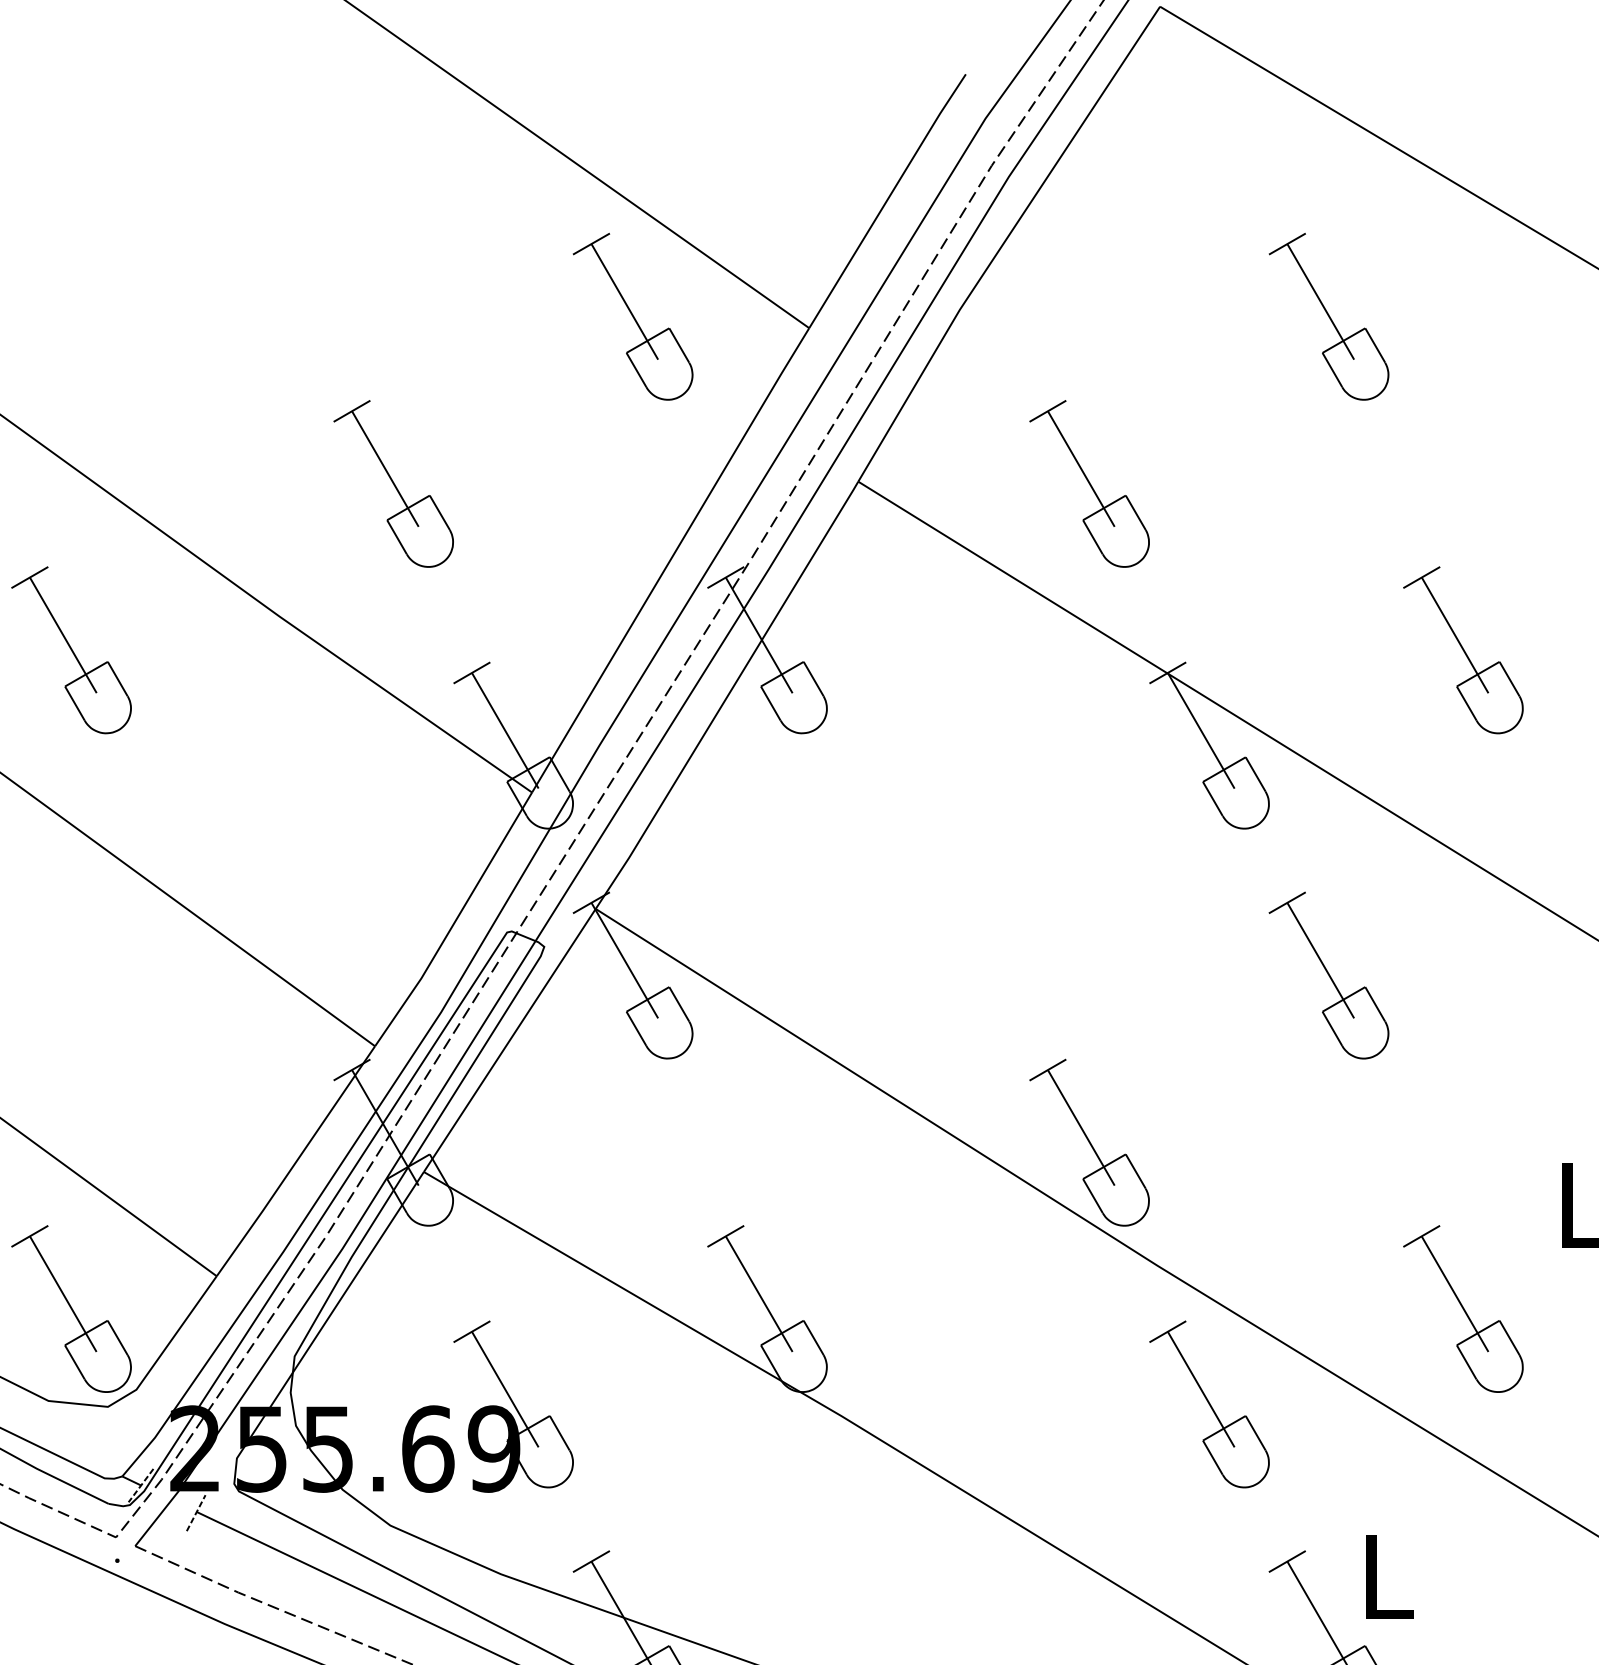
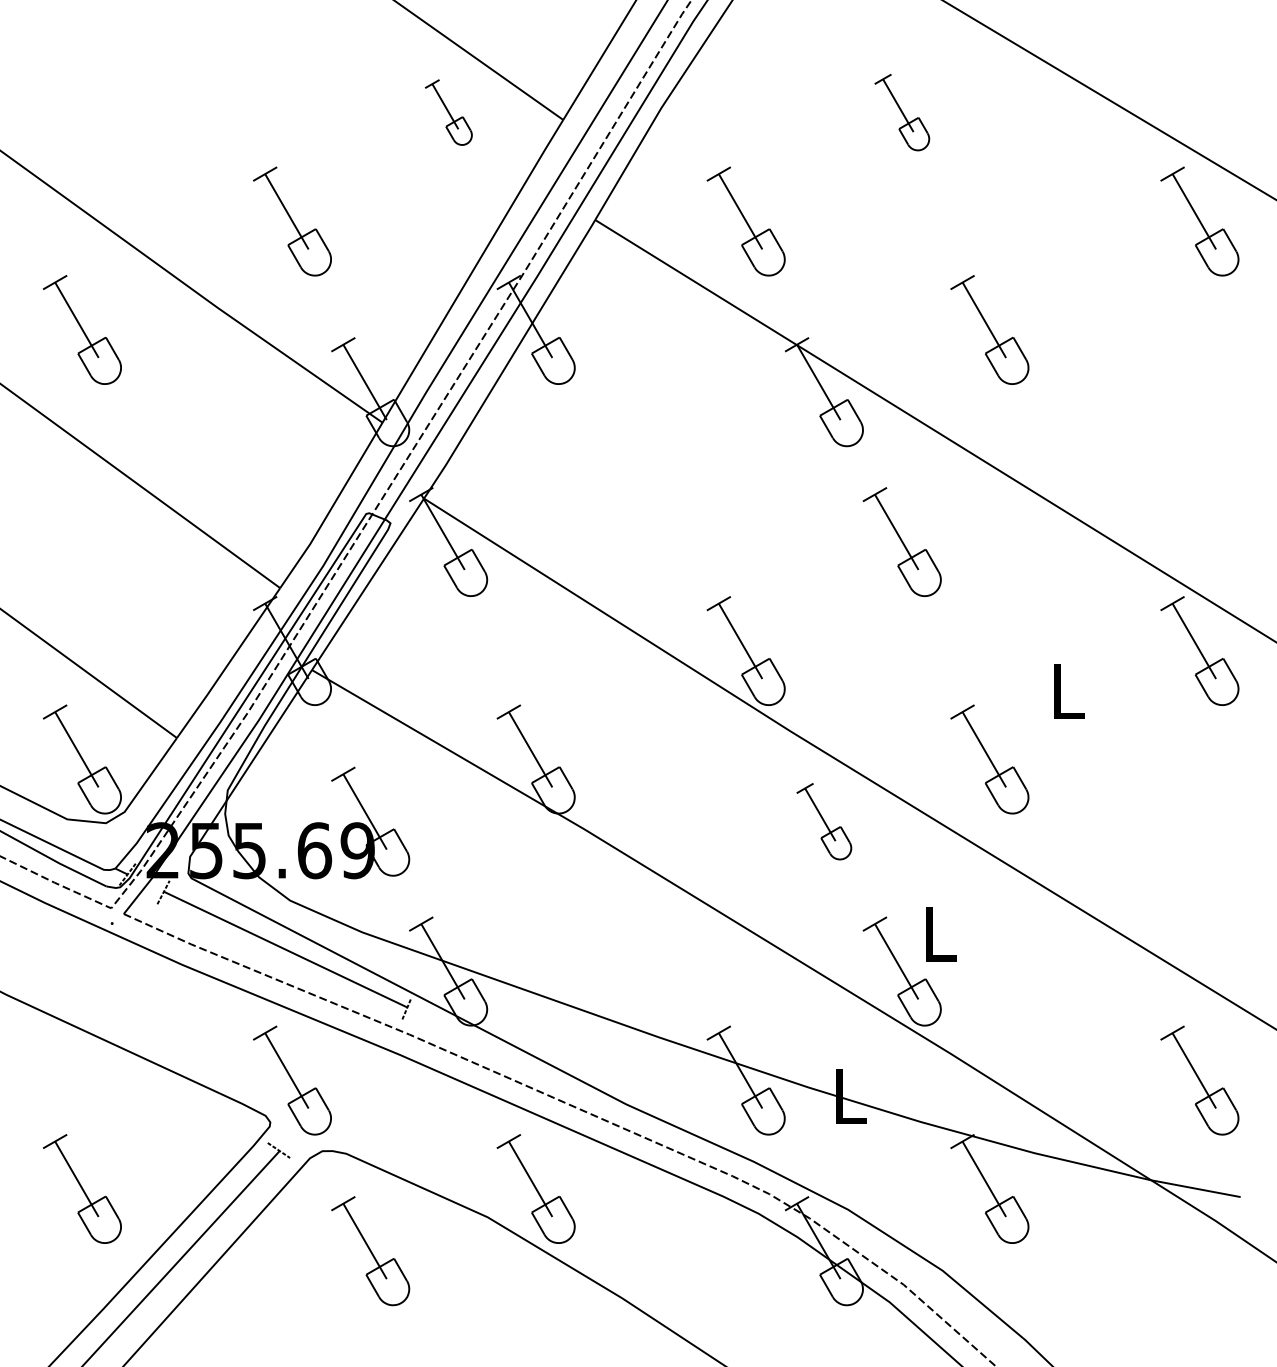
part: (633, 316) -> (448, 112), size x0.6
part: (1328, 316) -> (901, 112), size x0.7
part: (1208, 1404) -> (823, 821), size x0.7

